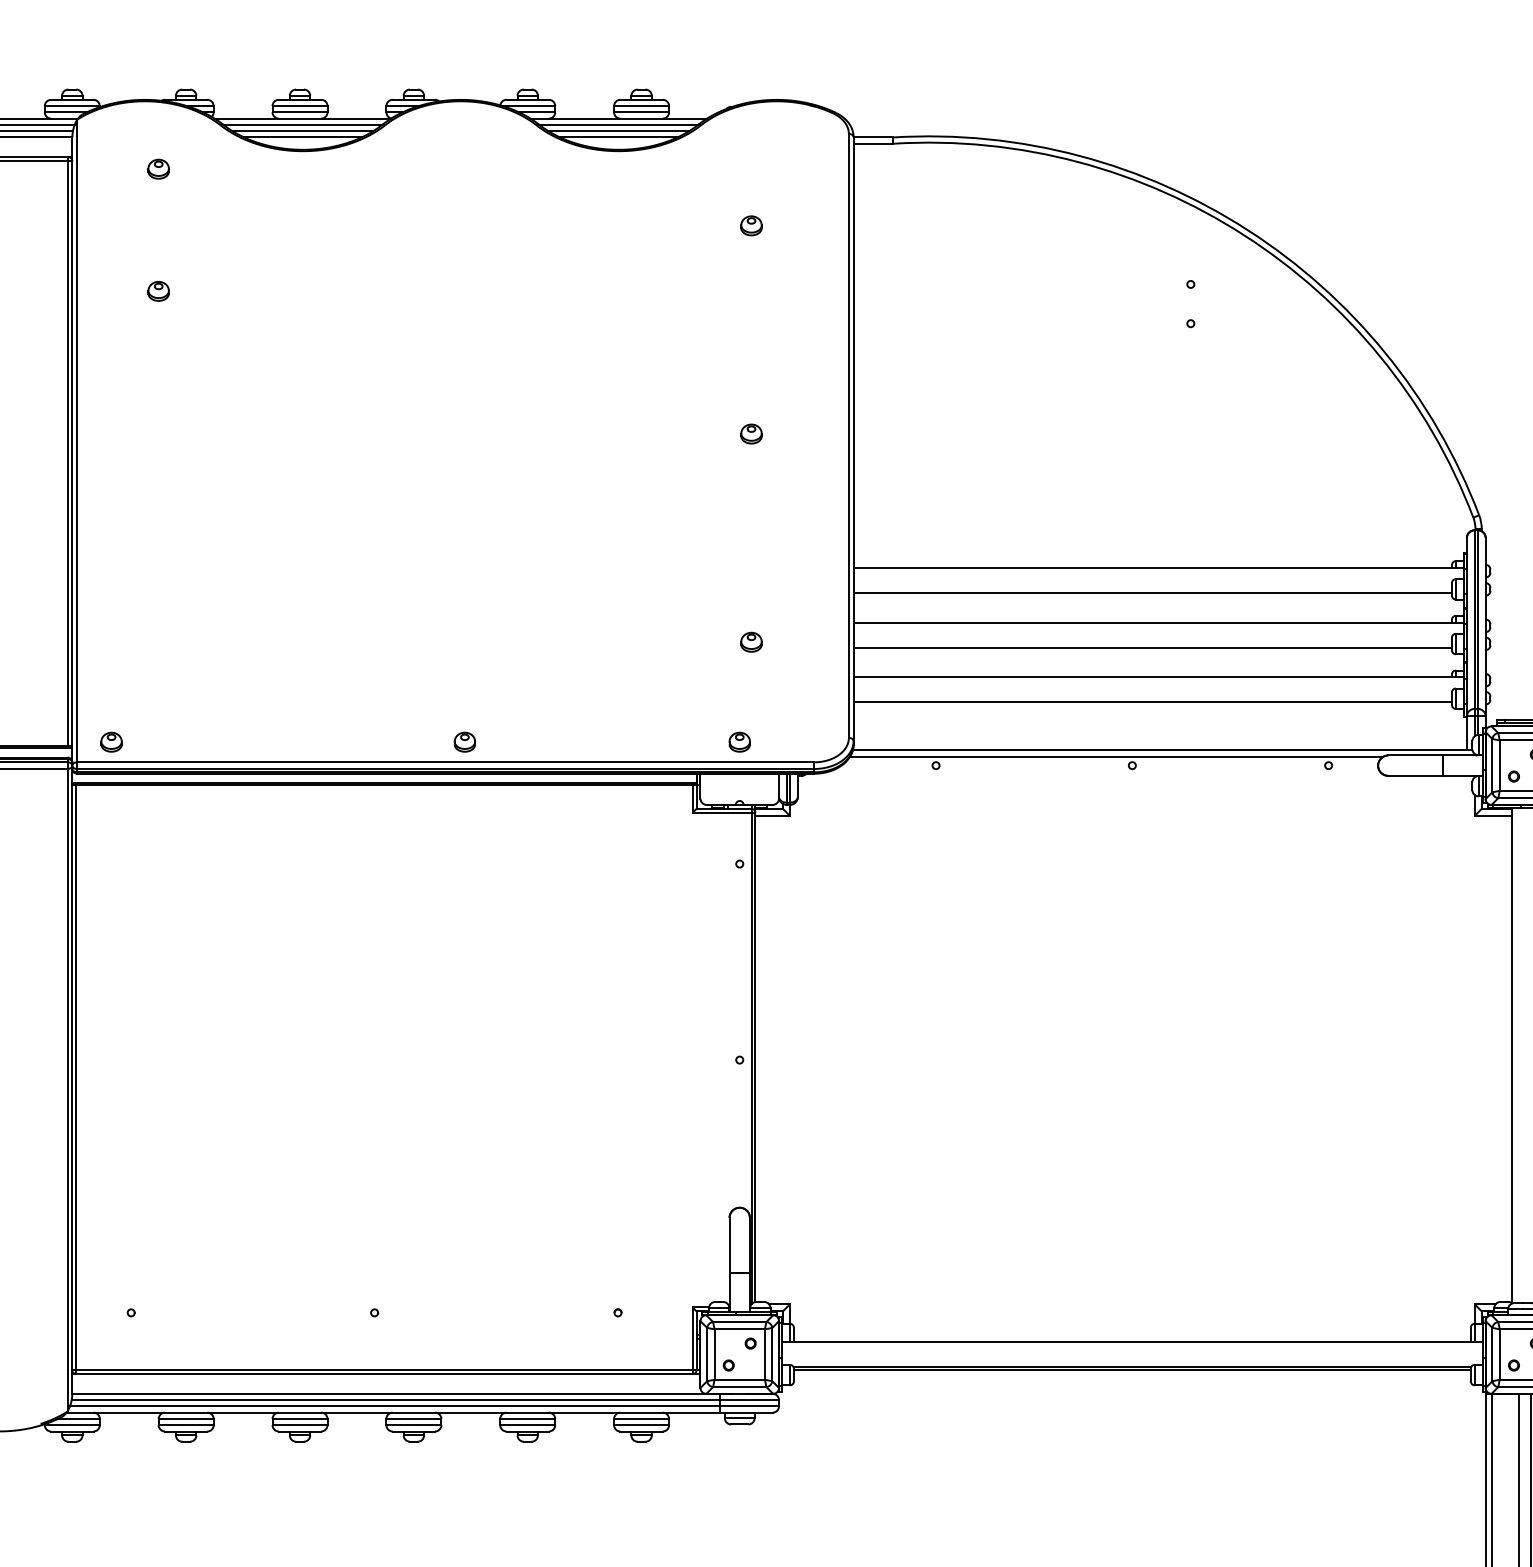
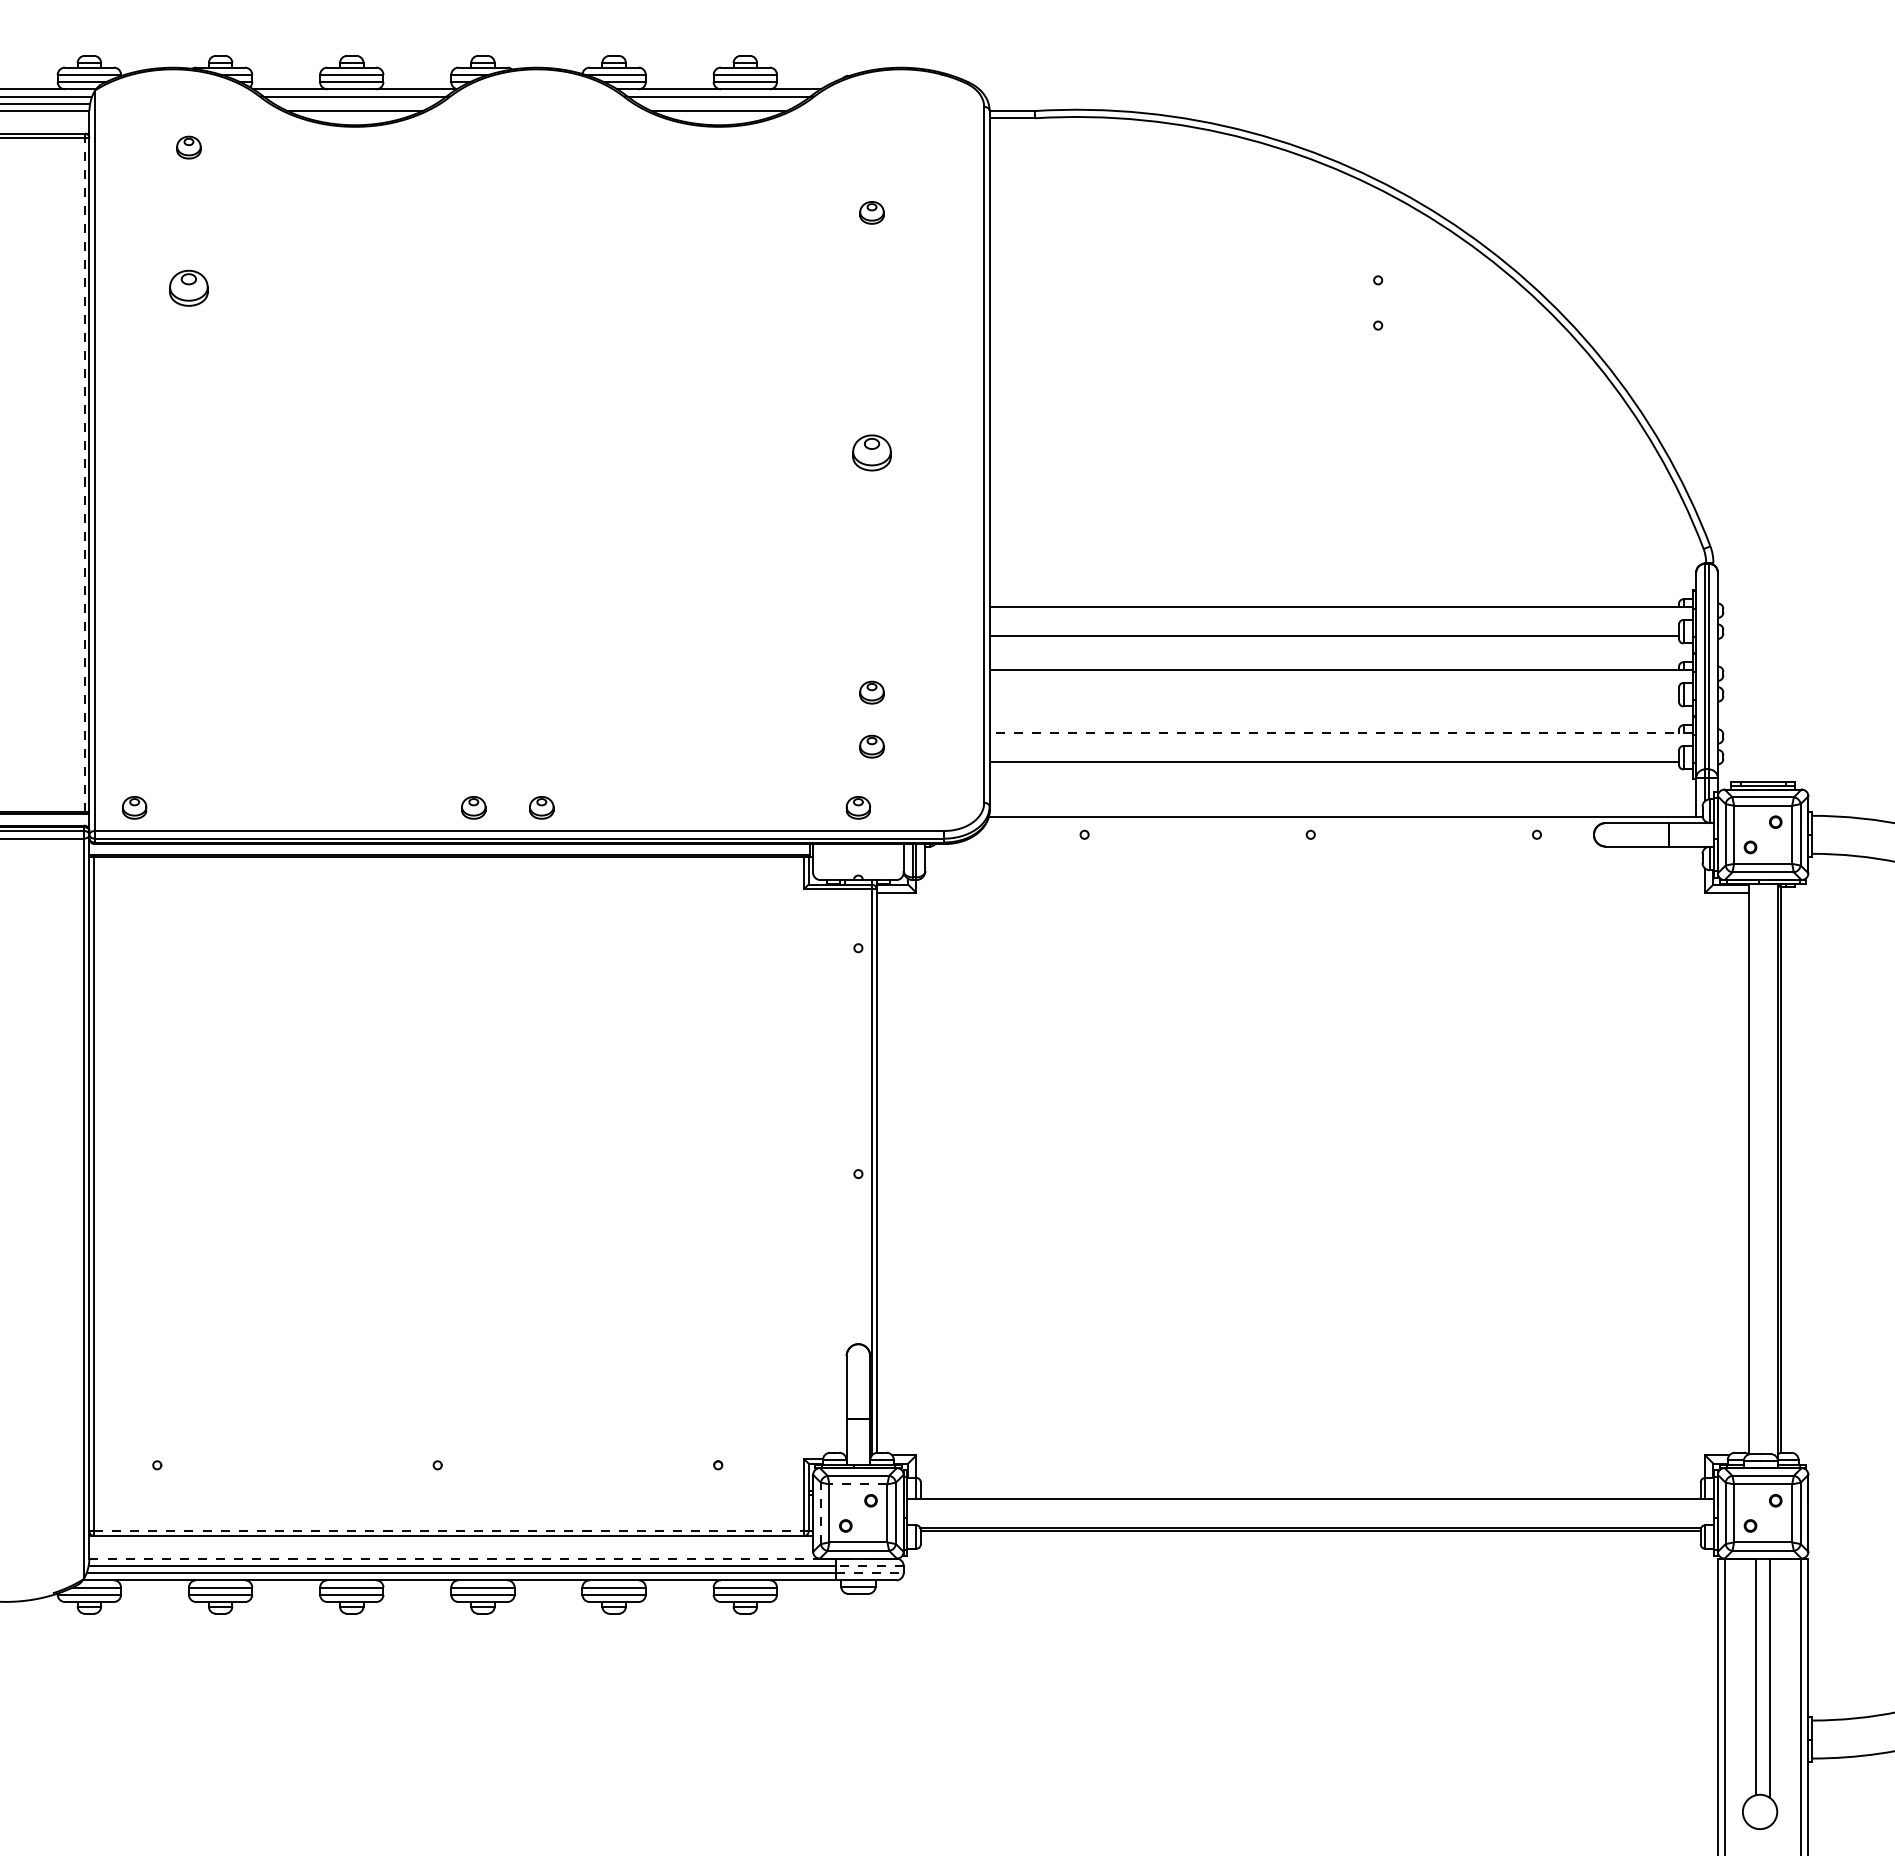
line: (303, 130) -> (355, 103), removed
line: (619, 130) -> (719, 103), removed
part: (158, 291) -> (188, 288), size x1.6
part: (751, 433) -> (871, 452), size x1.6
line: (68, 452) -> (84, 474), solid -> dashed
line: (1152, 647) -> (1334, 698), removed
line: (1158, 676) -> (1340, 732), solid -> dashed
part: (751, 688) -> (871, 746), added
part: (405, 741) -> (473, 807), added
line: (1116, 756) -> (1292, 824), removed
line: (738, 1329) -> (857, 1484), solid -> dashed
line: (706, 1354) -> (820, 1513), solid -> dashed
line: (384, 1370) -> (449, 1531), solid -> dashed
line: (390, 1393) -> (455, 1558), solid -> dashed
line: (749, 1399) -> (869, 1565), solid -> dashed
line: (749, 1406) -> (869, 1573), solid -> dashed

